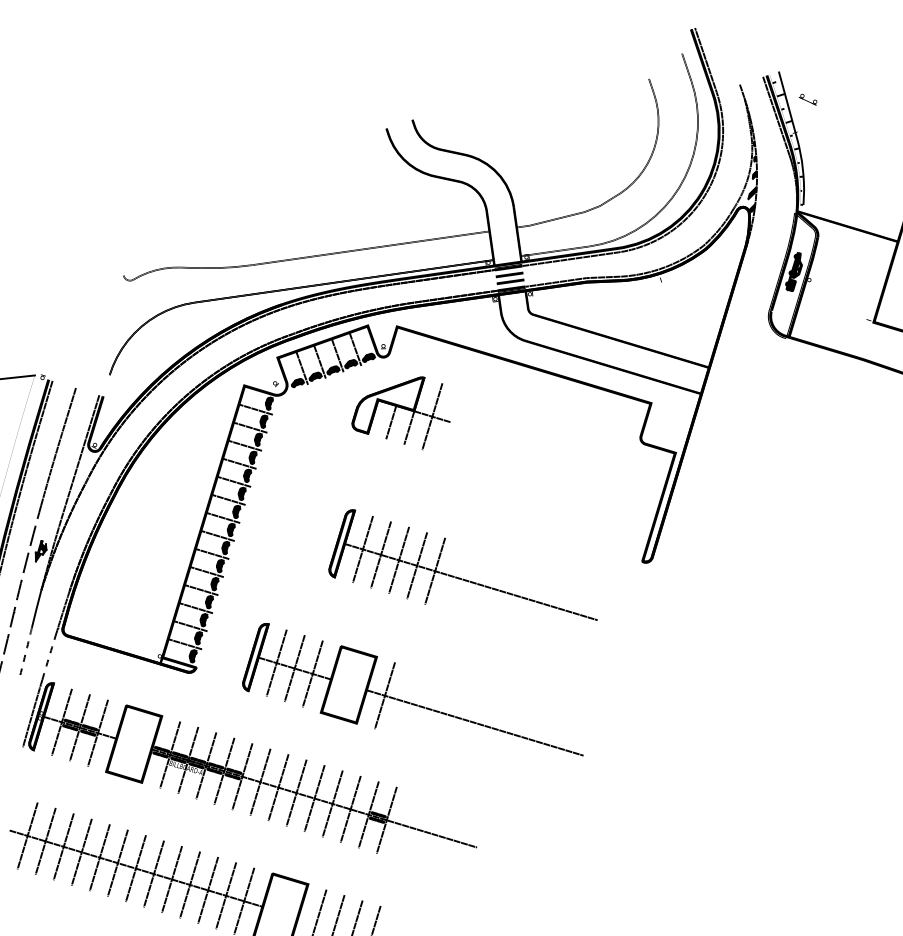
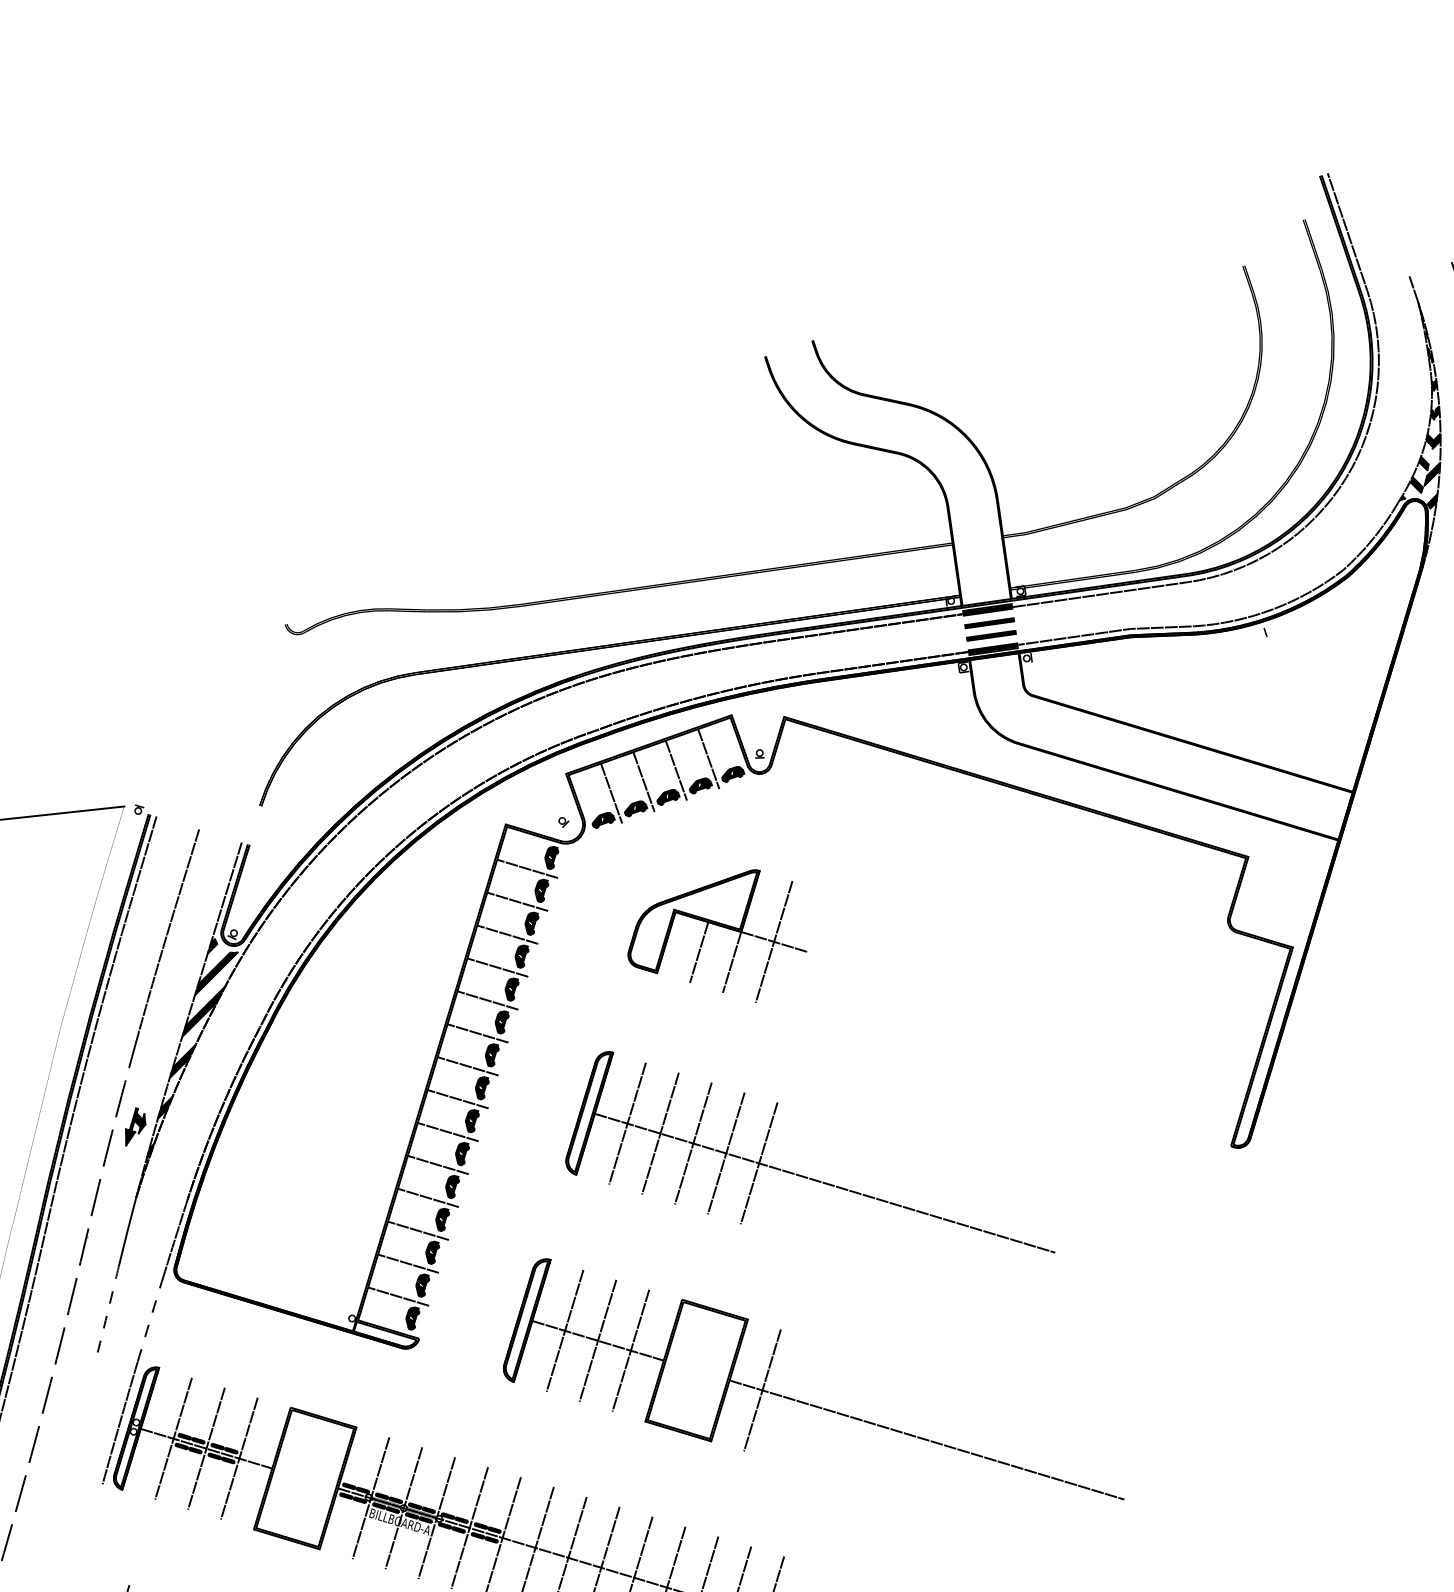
hatch: (744, 155) -> (1417, 405), added
part: (400, 413) -> (715, 935), moved
hatch: (69, 518) -> (187, 1067), added
part: (460, 577) -> (805, 1174), moved

